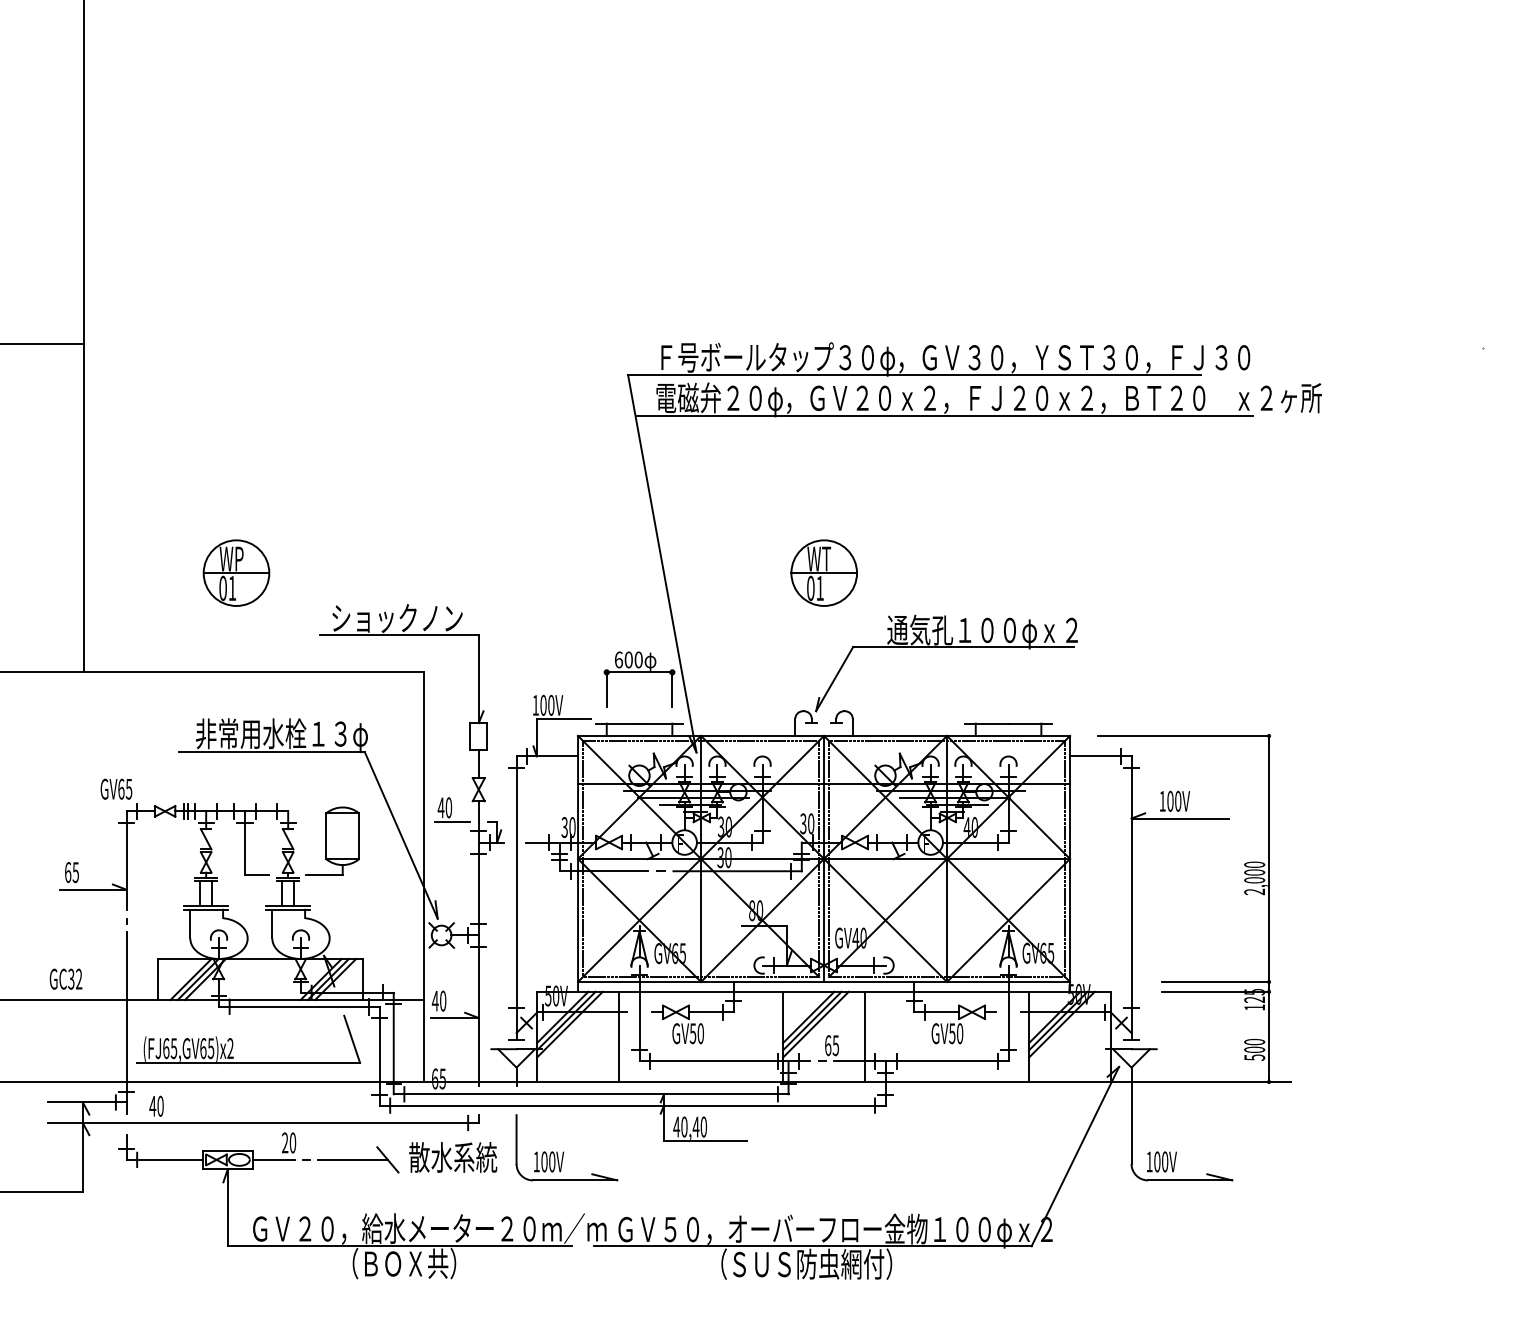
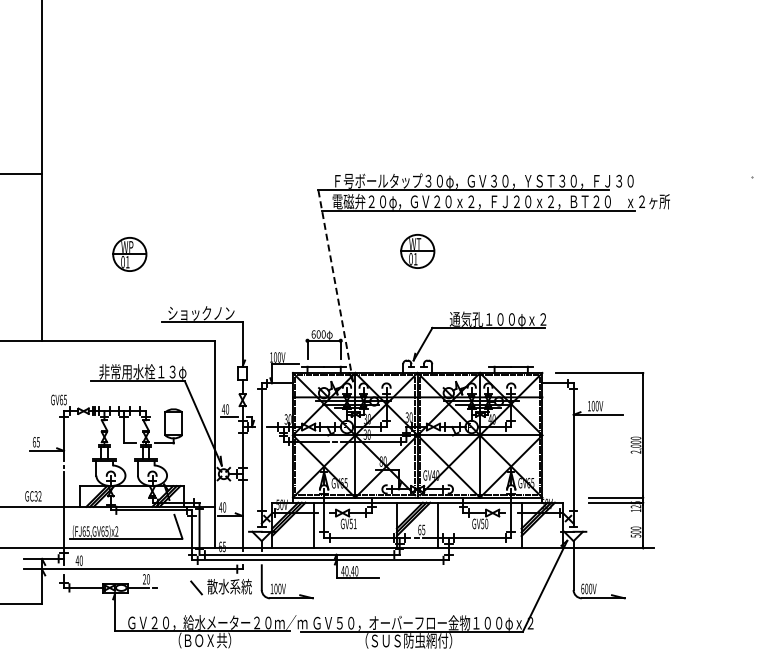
line: (661, 563) -> (335, 285), solid -> dashed
part: (235, 573) -> (129, 254), moved
part: (823, 573) -> (417, 251), moved
text: (699, 1032) -> (354, 523), GV50 -> GV51
line: (352, 1159) -> (178, 587), removed
text: (1149, 1161) -> (582, 588), 100V -> 600V

